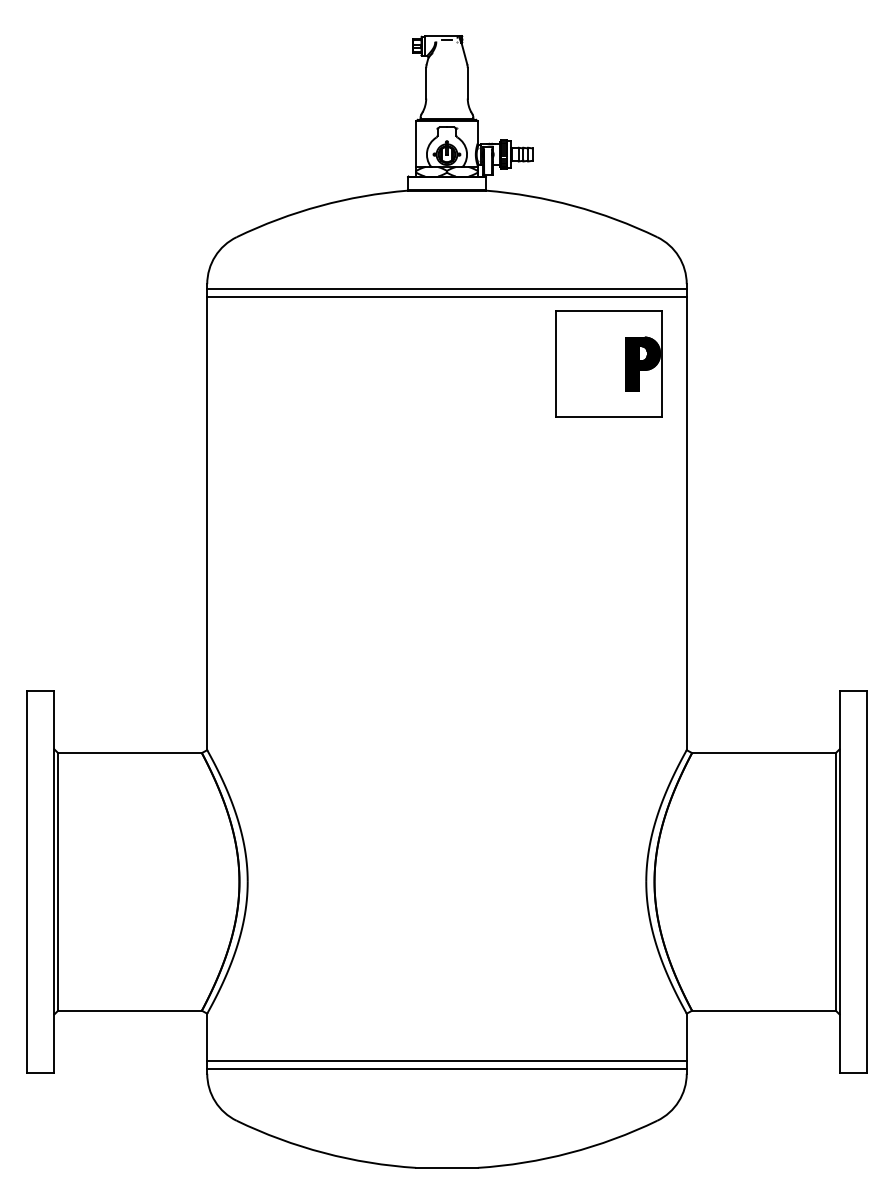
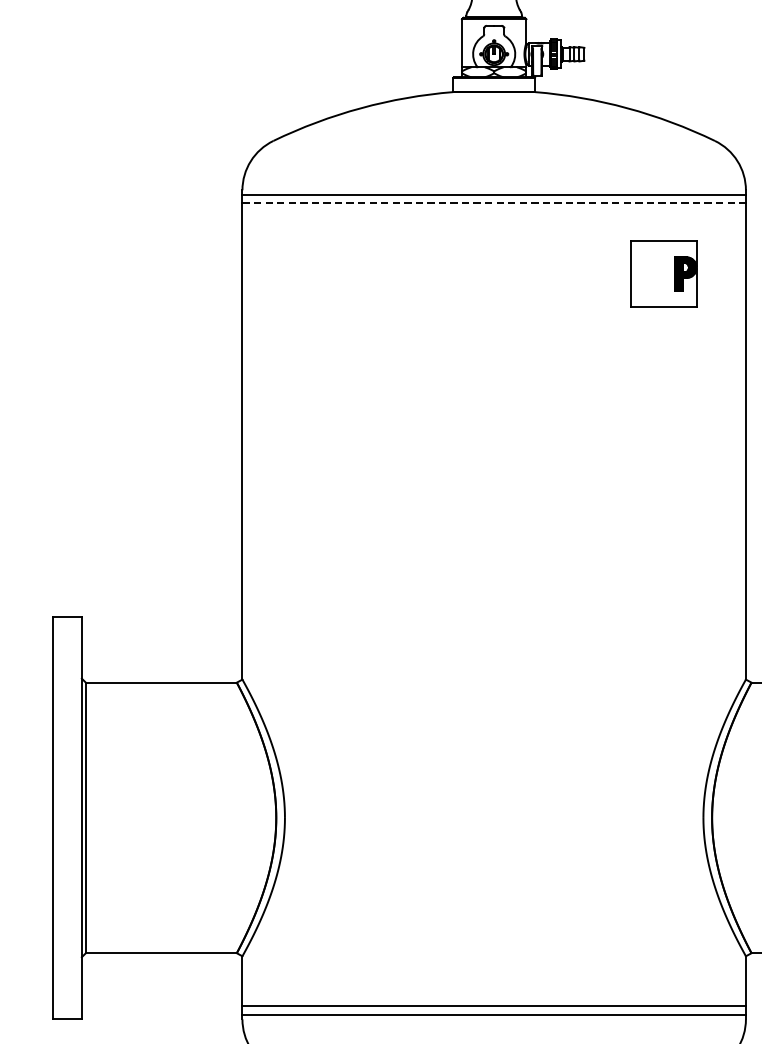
line: (446, 296) -> (493, 203), solid -> dashed
part: (608, 363) -> (663, 273), size x0.6

